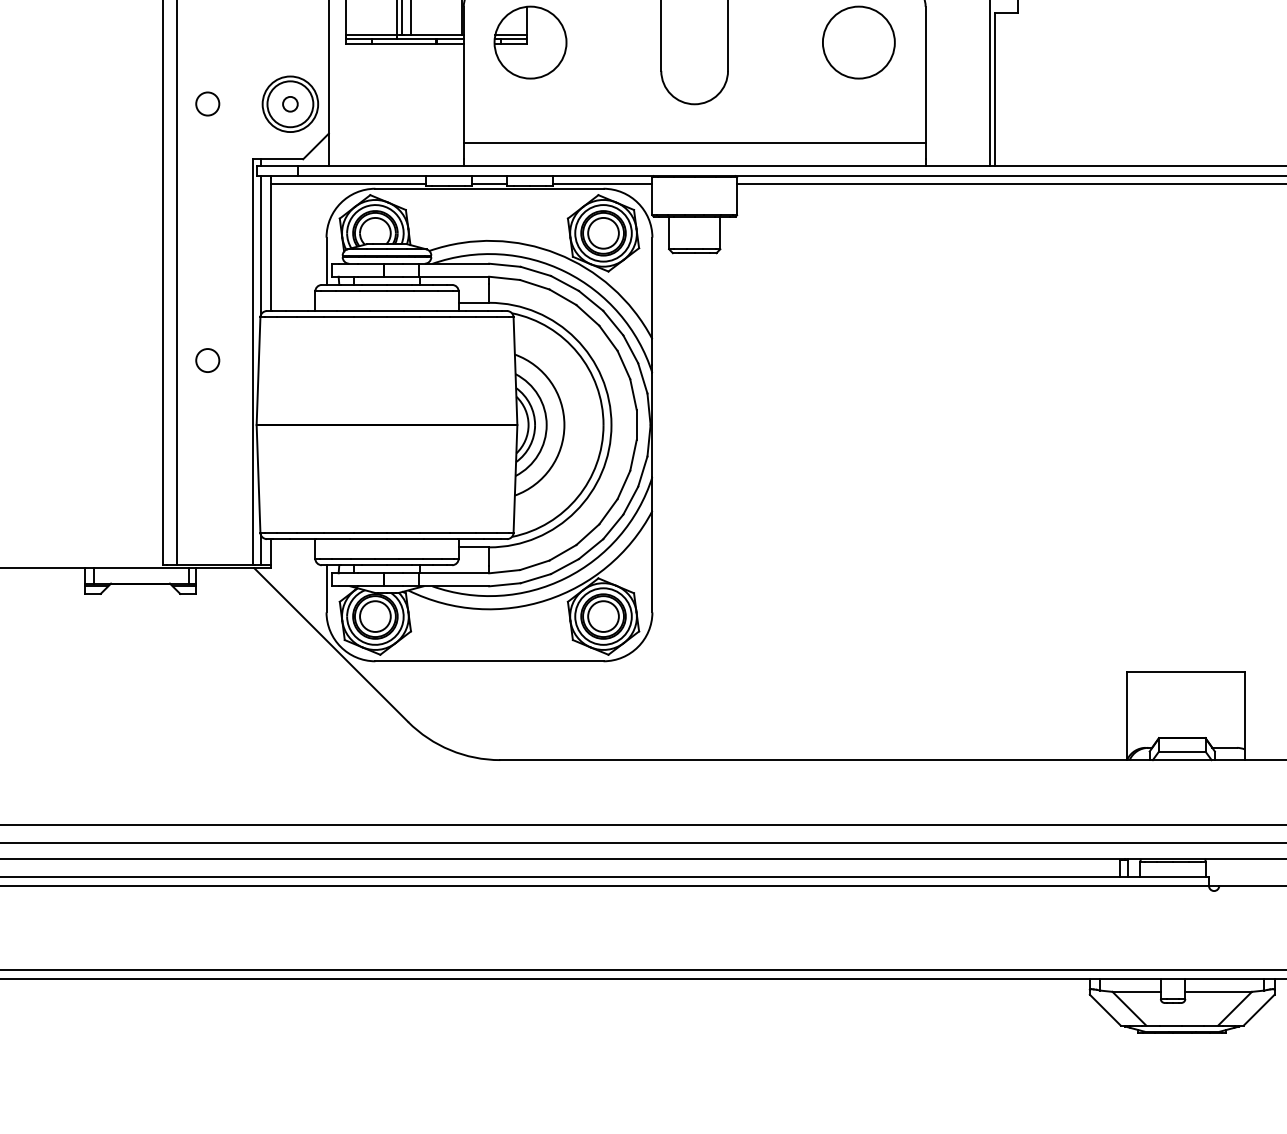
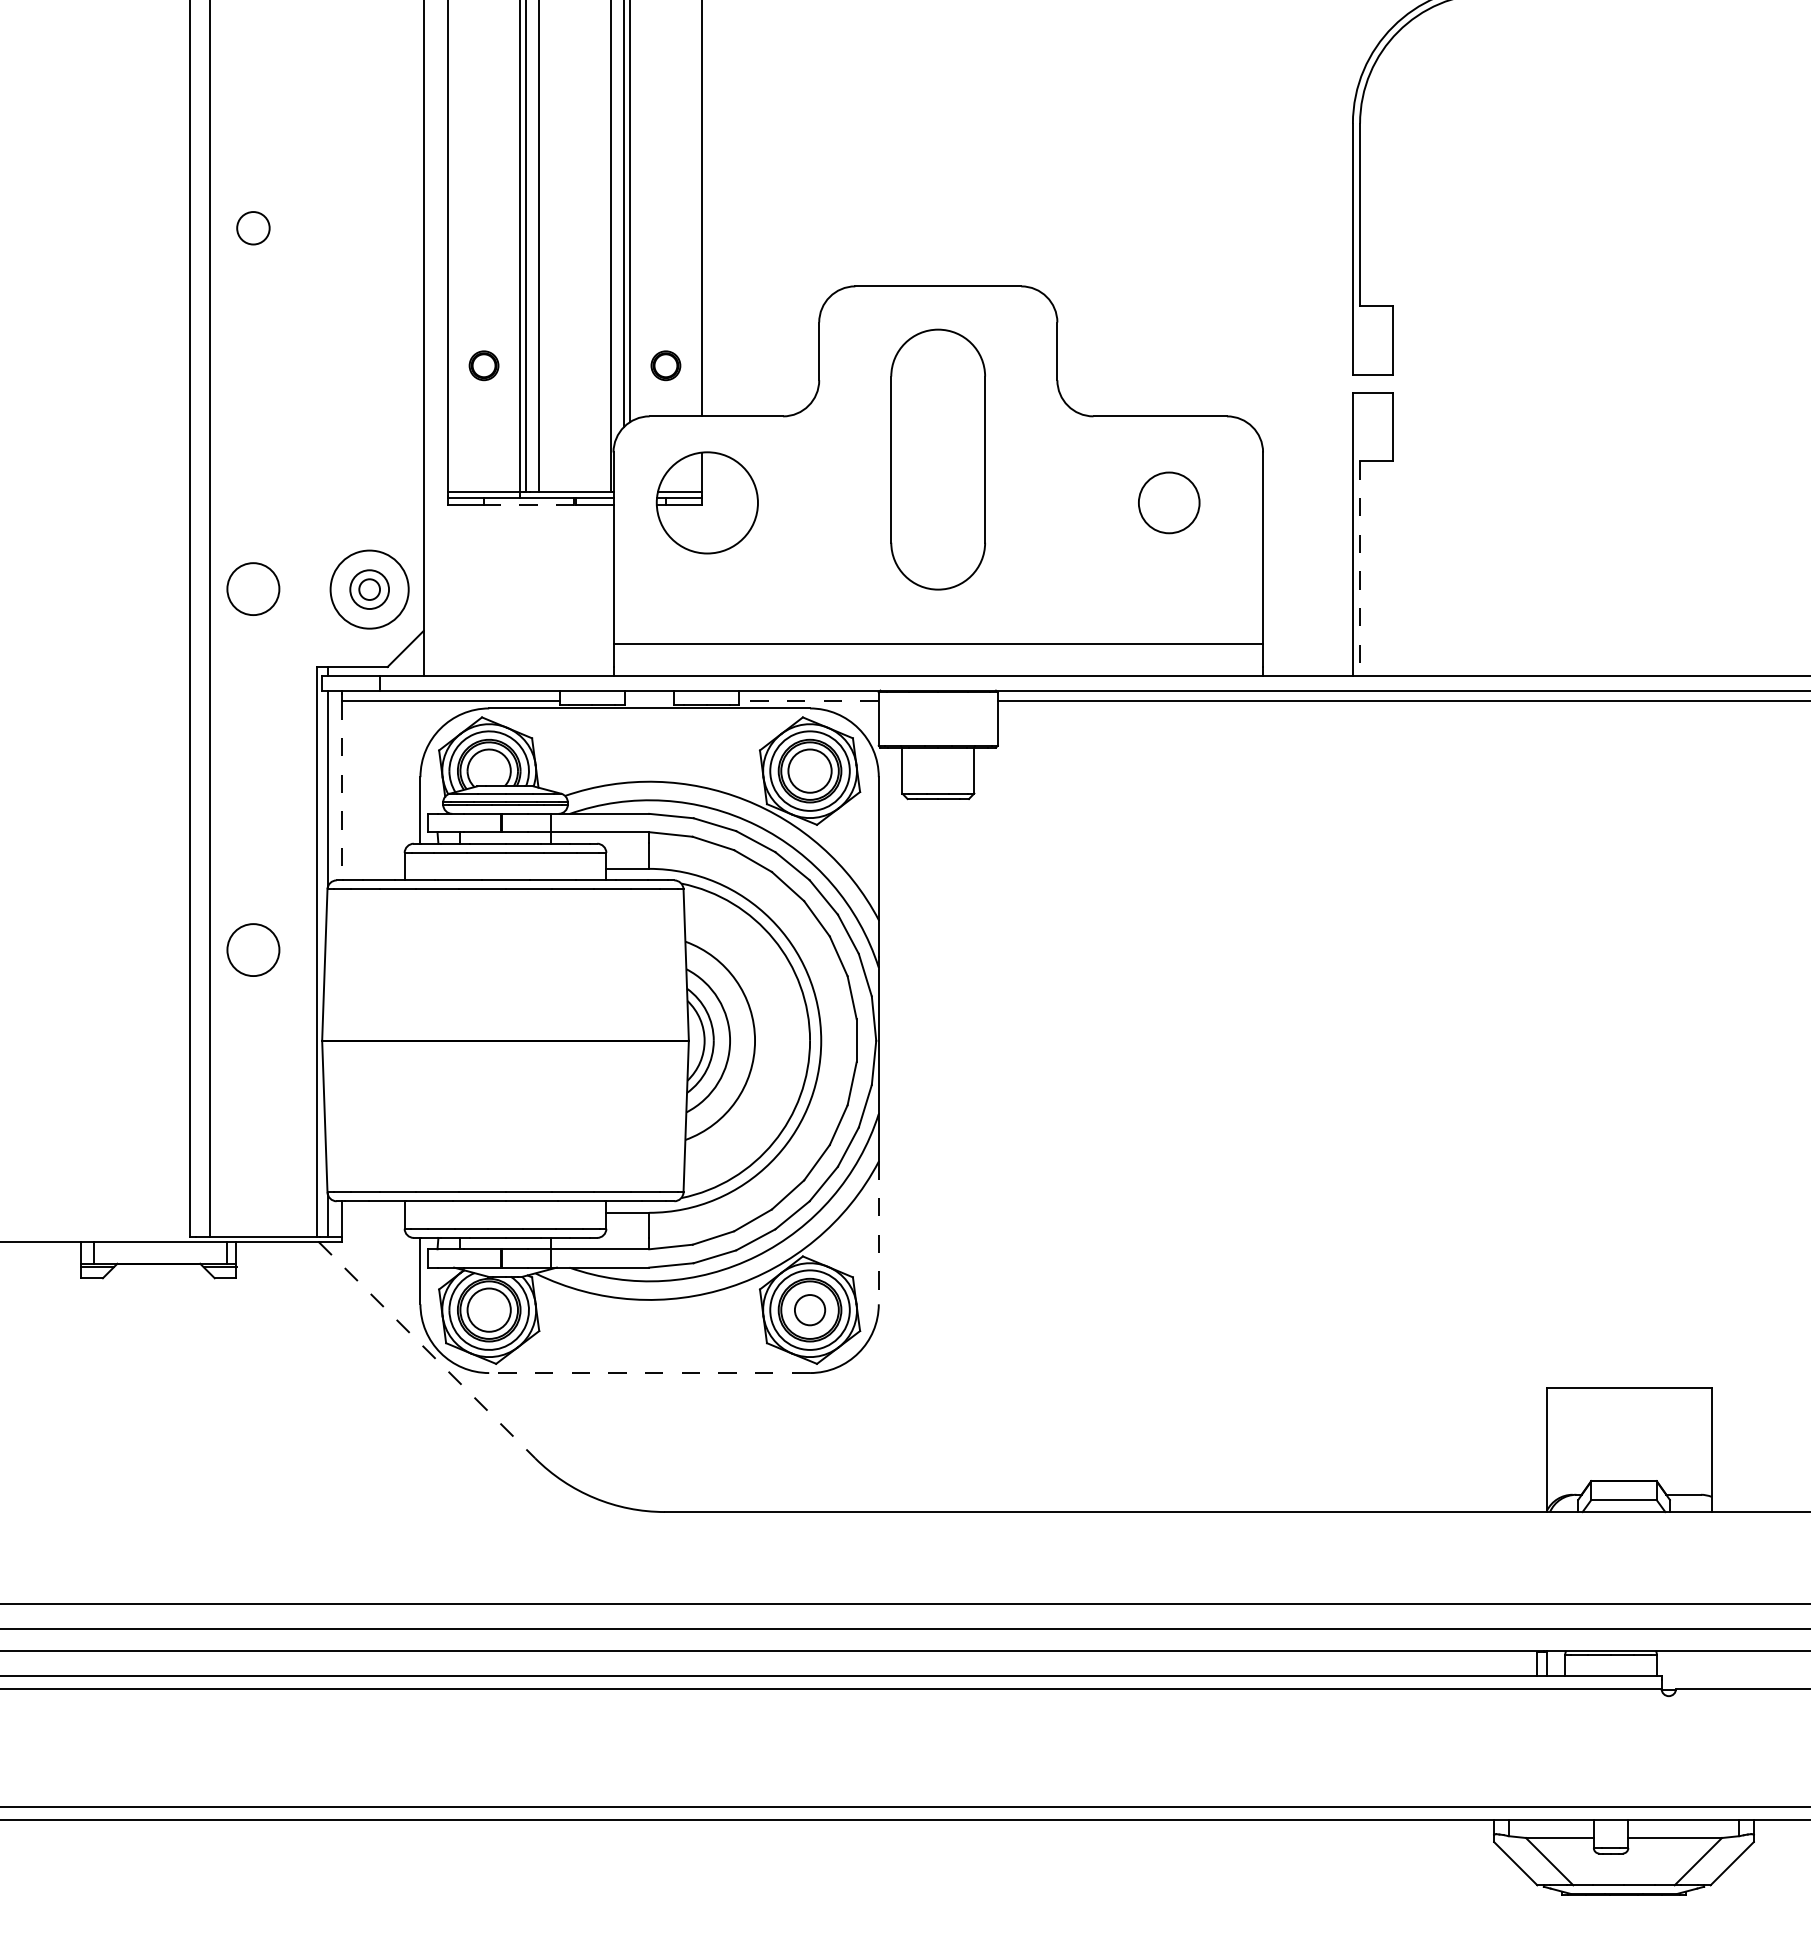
circle: (858, 42) -> (1168, 502), size x0.6
line: (403, 44) -> (528, 505), solid -> dashed
line: (994, 89) -> (1360, 569), solid -> dashed
circle: (207, 104) -> (253, 589), size x1.6
circle: (290, 104) -> (369, 589), size x0.6
line: (489, 183) -> (649, 701), removed
line: (603, 183) -> (809, 701), solid -> dashed
line: (270, 247) -> (341, 791), solid -> dashed
circle: (207, 360) -> (253, 949), size x1.6
line: (652, 561) -> (878, 1232), solid -> dashed
circle: (603, 616) -> (809, 1309), size x0.7
line: (331, 645) -> (427, 1350), solid -> dashed
line: (489, 661) -> (649, 1373), solid -> dashed

